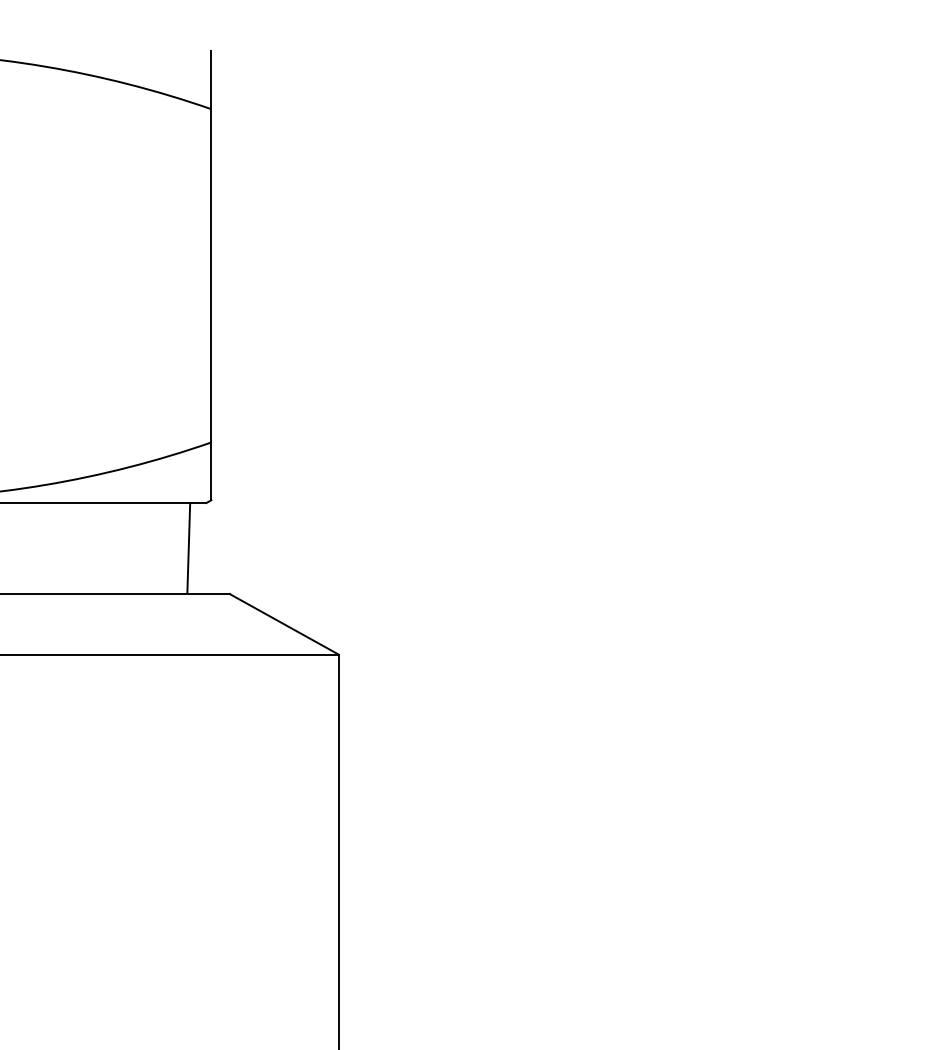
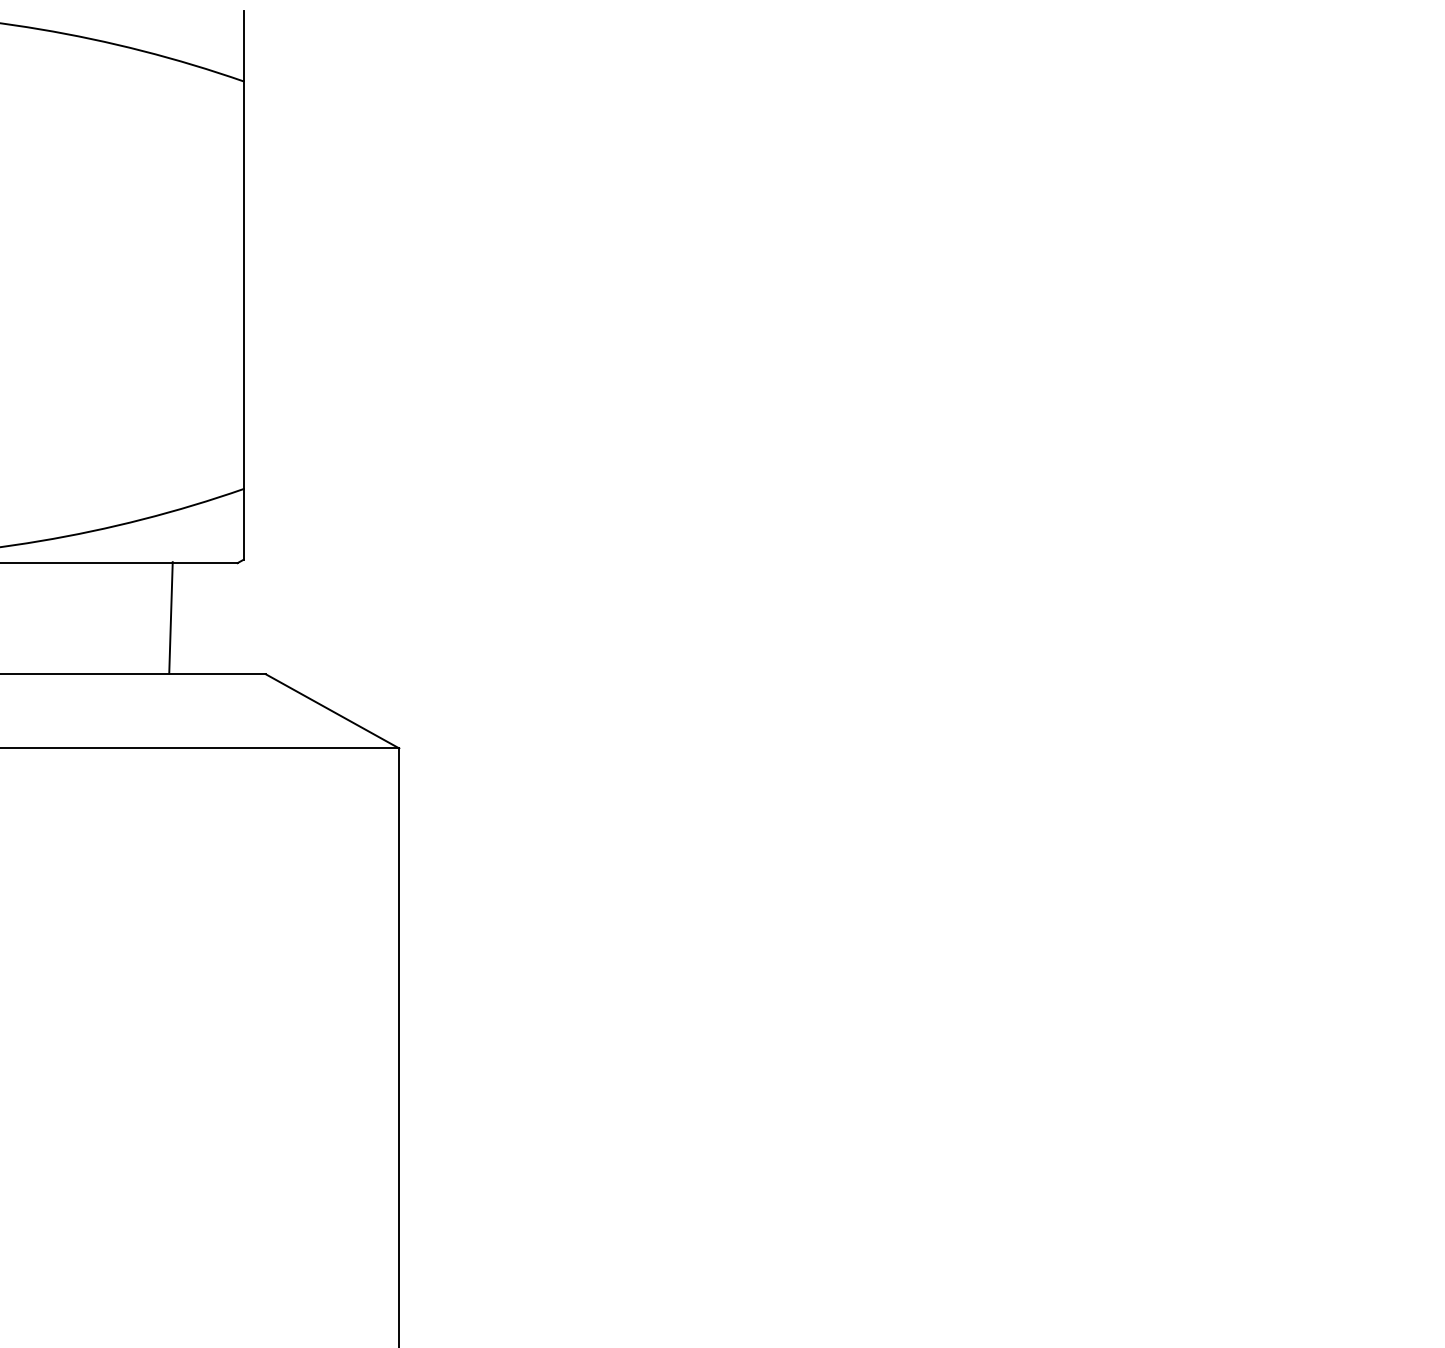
line: (188, 548) -> (170, 617), moved

